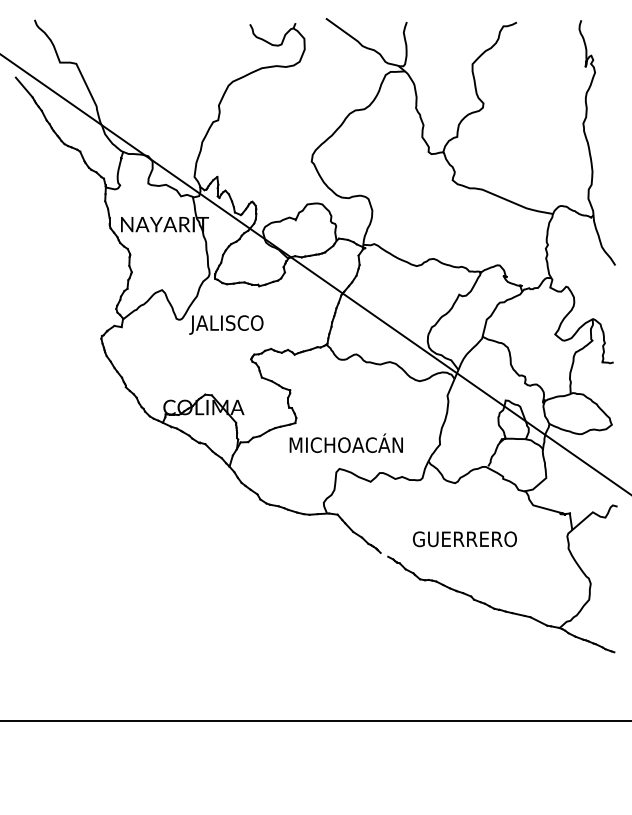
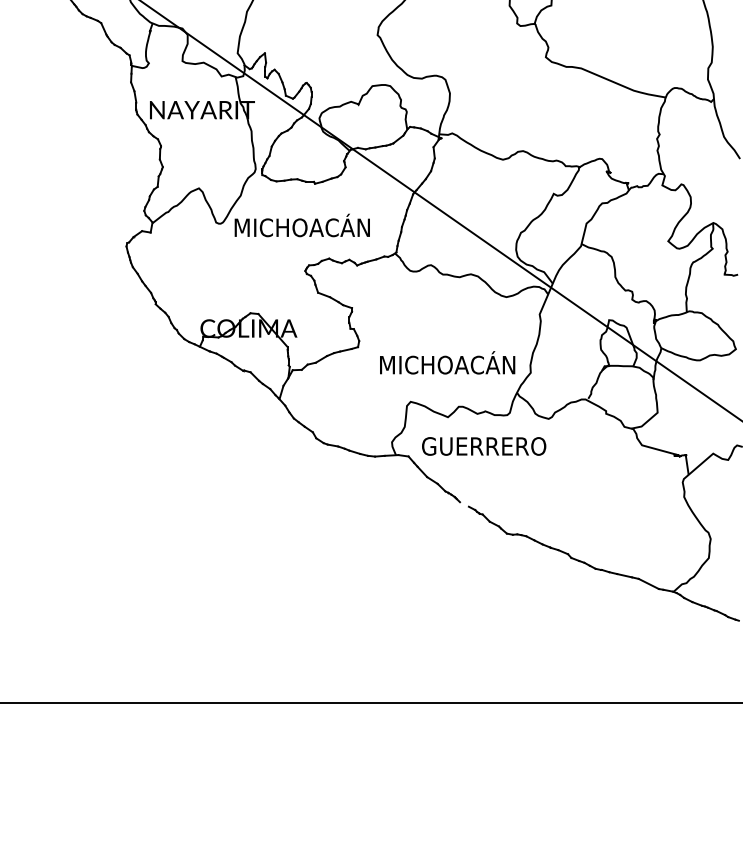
text: (247, 322) -> (300, 227), JALISCO -> MICHOACÁN
text: (345, 442) -> (446, 361), moved
text: (464, 539) -> (483, 446), moved

